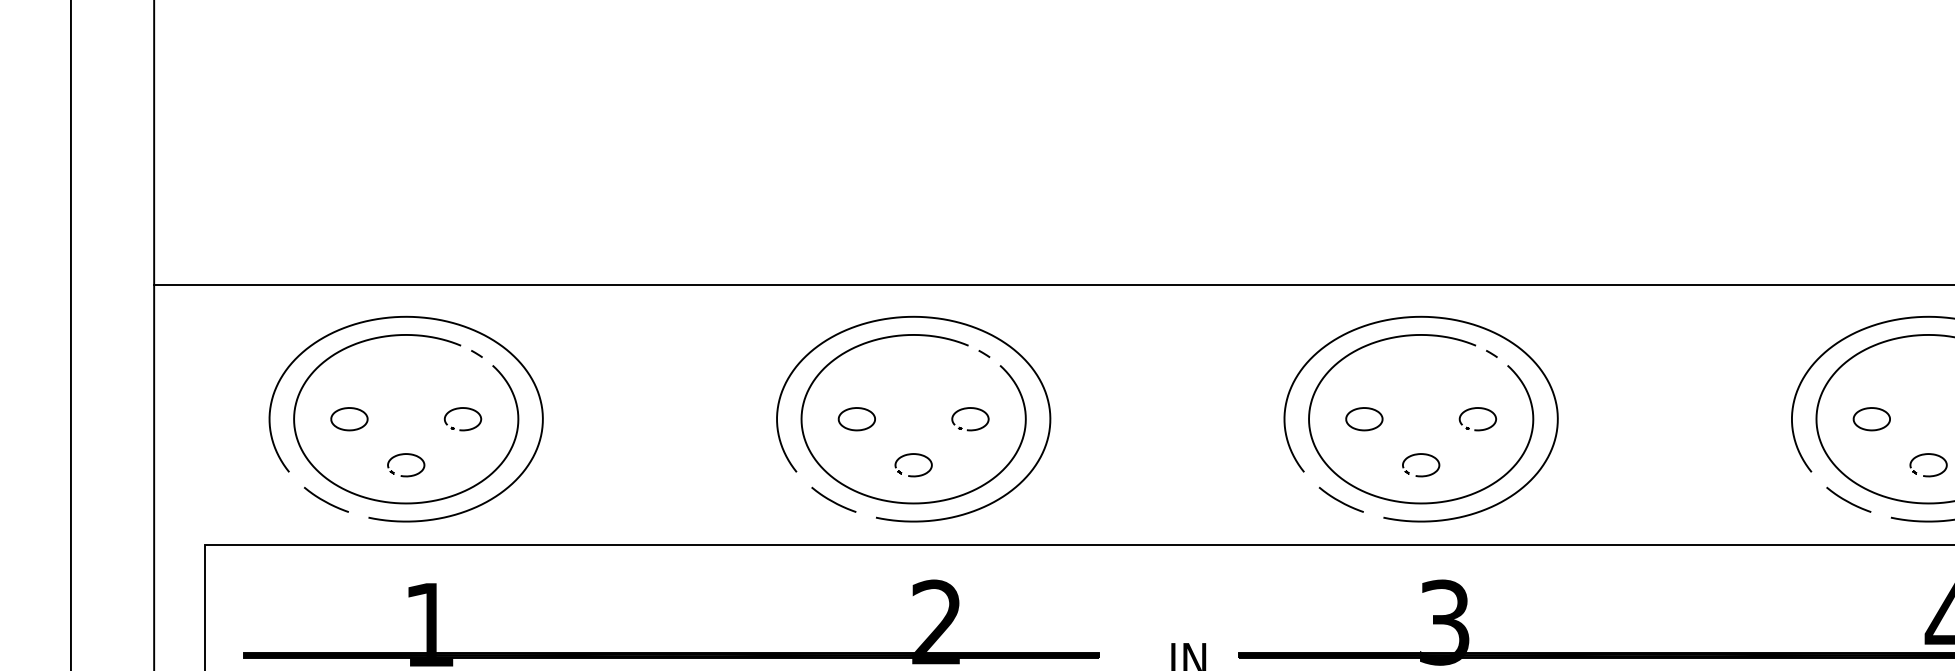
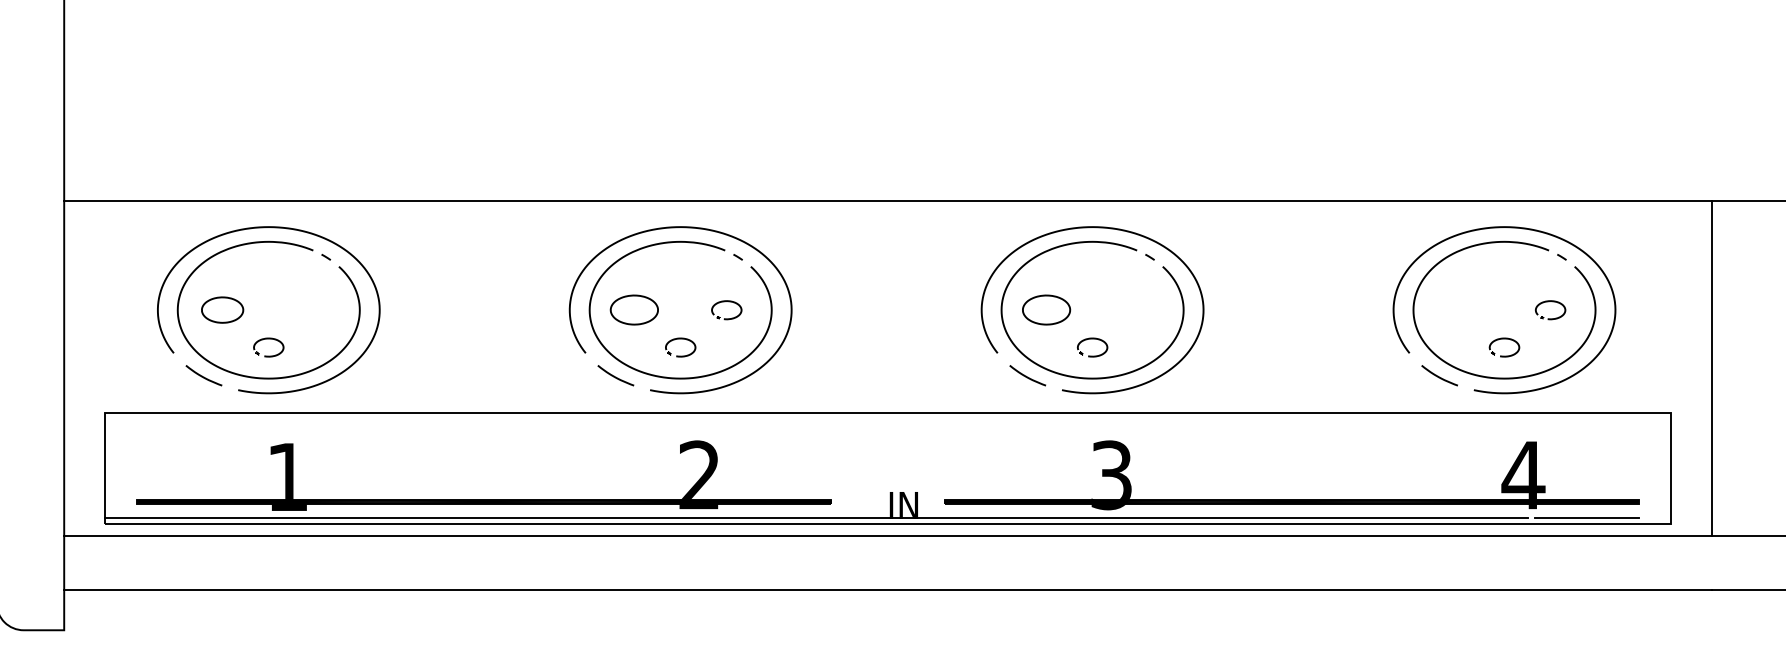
part: (349, 419) -> (222, 310), size x1.4
part: (856, 419) -> (634, 310), size x1.6
part: (1364, 419) -> (1046, 310), size x1.6
part: (1871, 419) -> (1458, 310), removed
part: (462, 429) -> (314, 318), removed
part: (1477, 429) -> (1138, 318), removed

